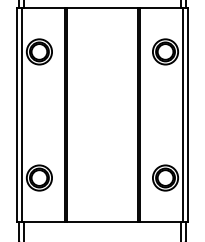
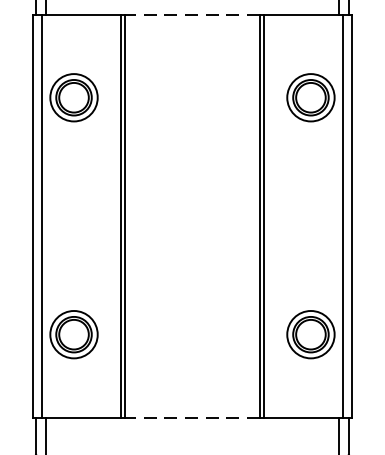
line: (102, 7) -> (192, 14), solid -> dashed
line: (102, 222) -> (192, 418), solid -> dashed

